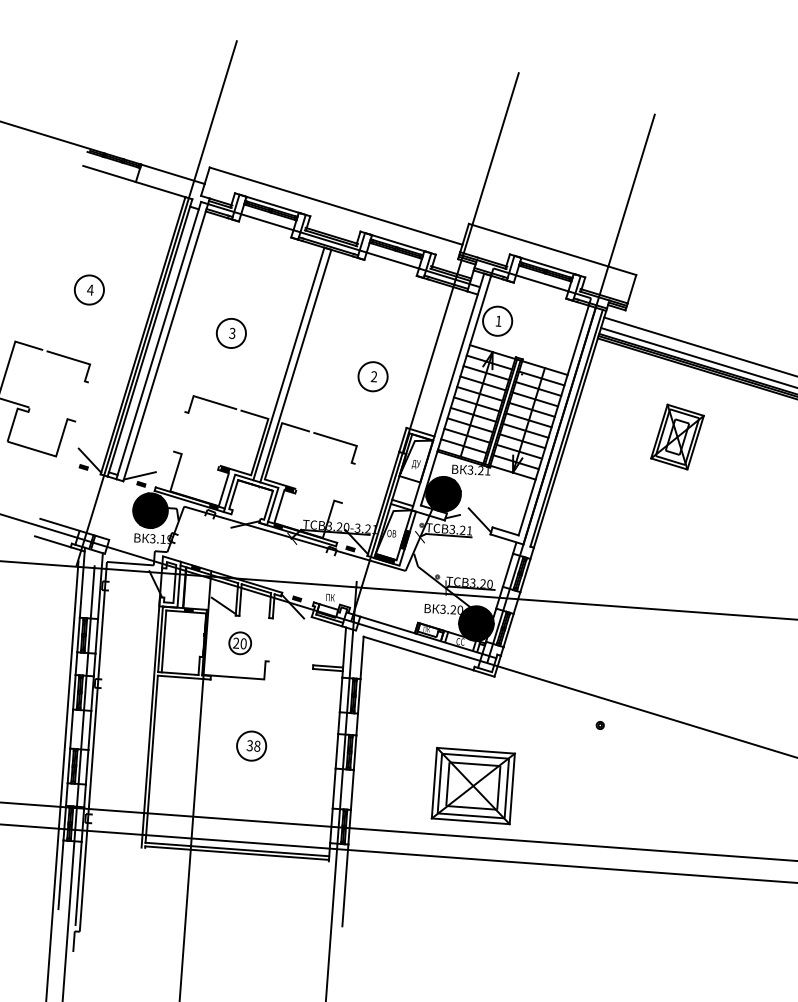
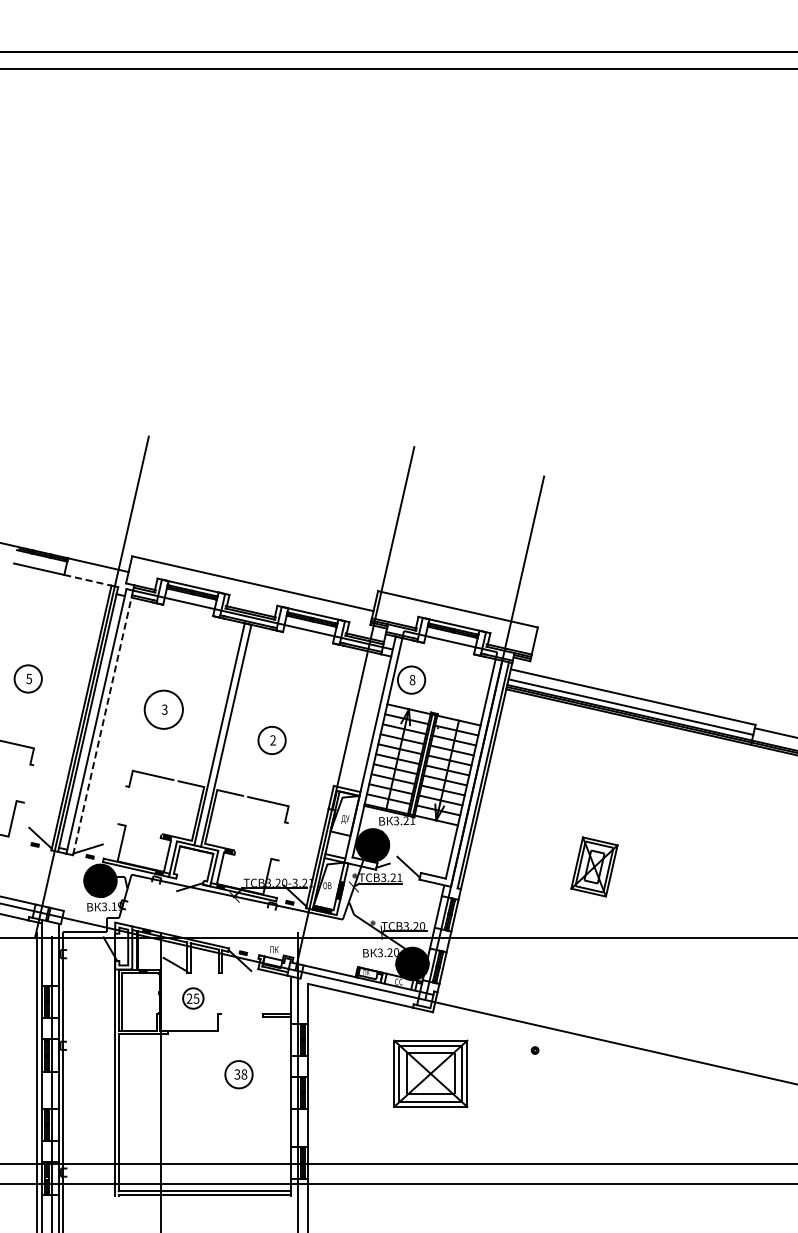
line: (161, 189) -> (88, 580), solid -> dashed
text: (90, 289) -> (29, 678), 4 -> 5
text: (498, 320) -> (412, 679), 1 -> 8
circle: (231, 333) -> (163, 709), size x1.4
line: (166, 342) -> (103, 722), solid -> dashed
part: (372, 376) -> (271, 740), moved
part: (677, 436) -> (594, 866), moved
text: (243, 643) -> (196, 998), 20 -> 25
part: (251, 745) -> (238, 1074), moved
part: (473, 785) -> (430, 1073), moved

